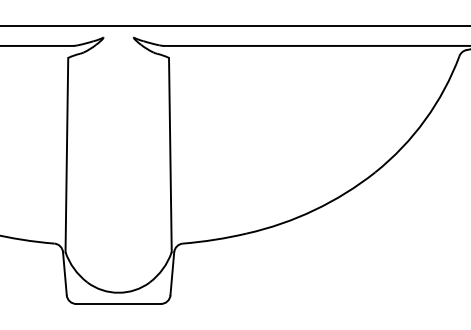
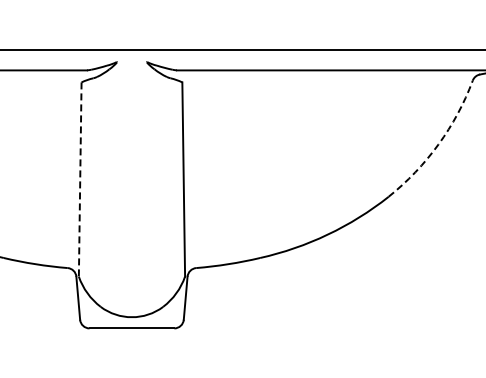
arc: (425, 120) -> (438, 144), solid -> dashed
line: (67, 156) -> (80, 180), solid -> dashed

